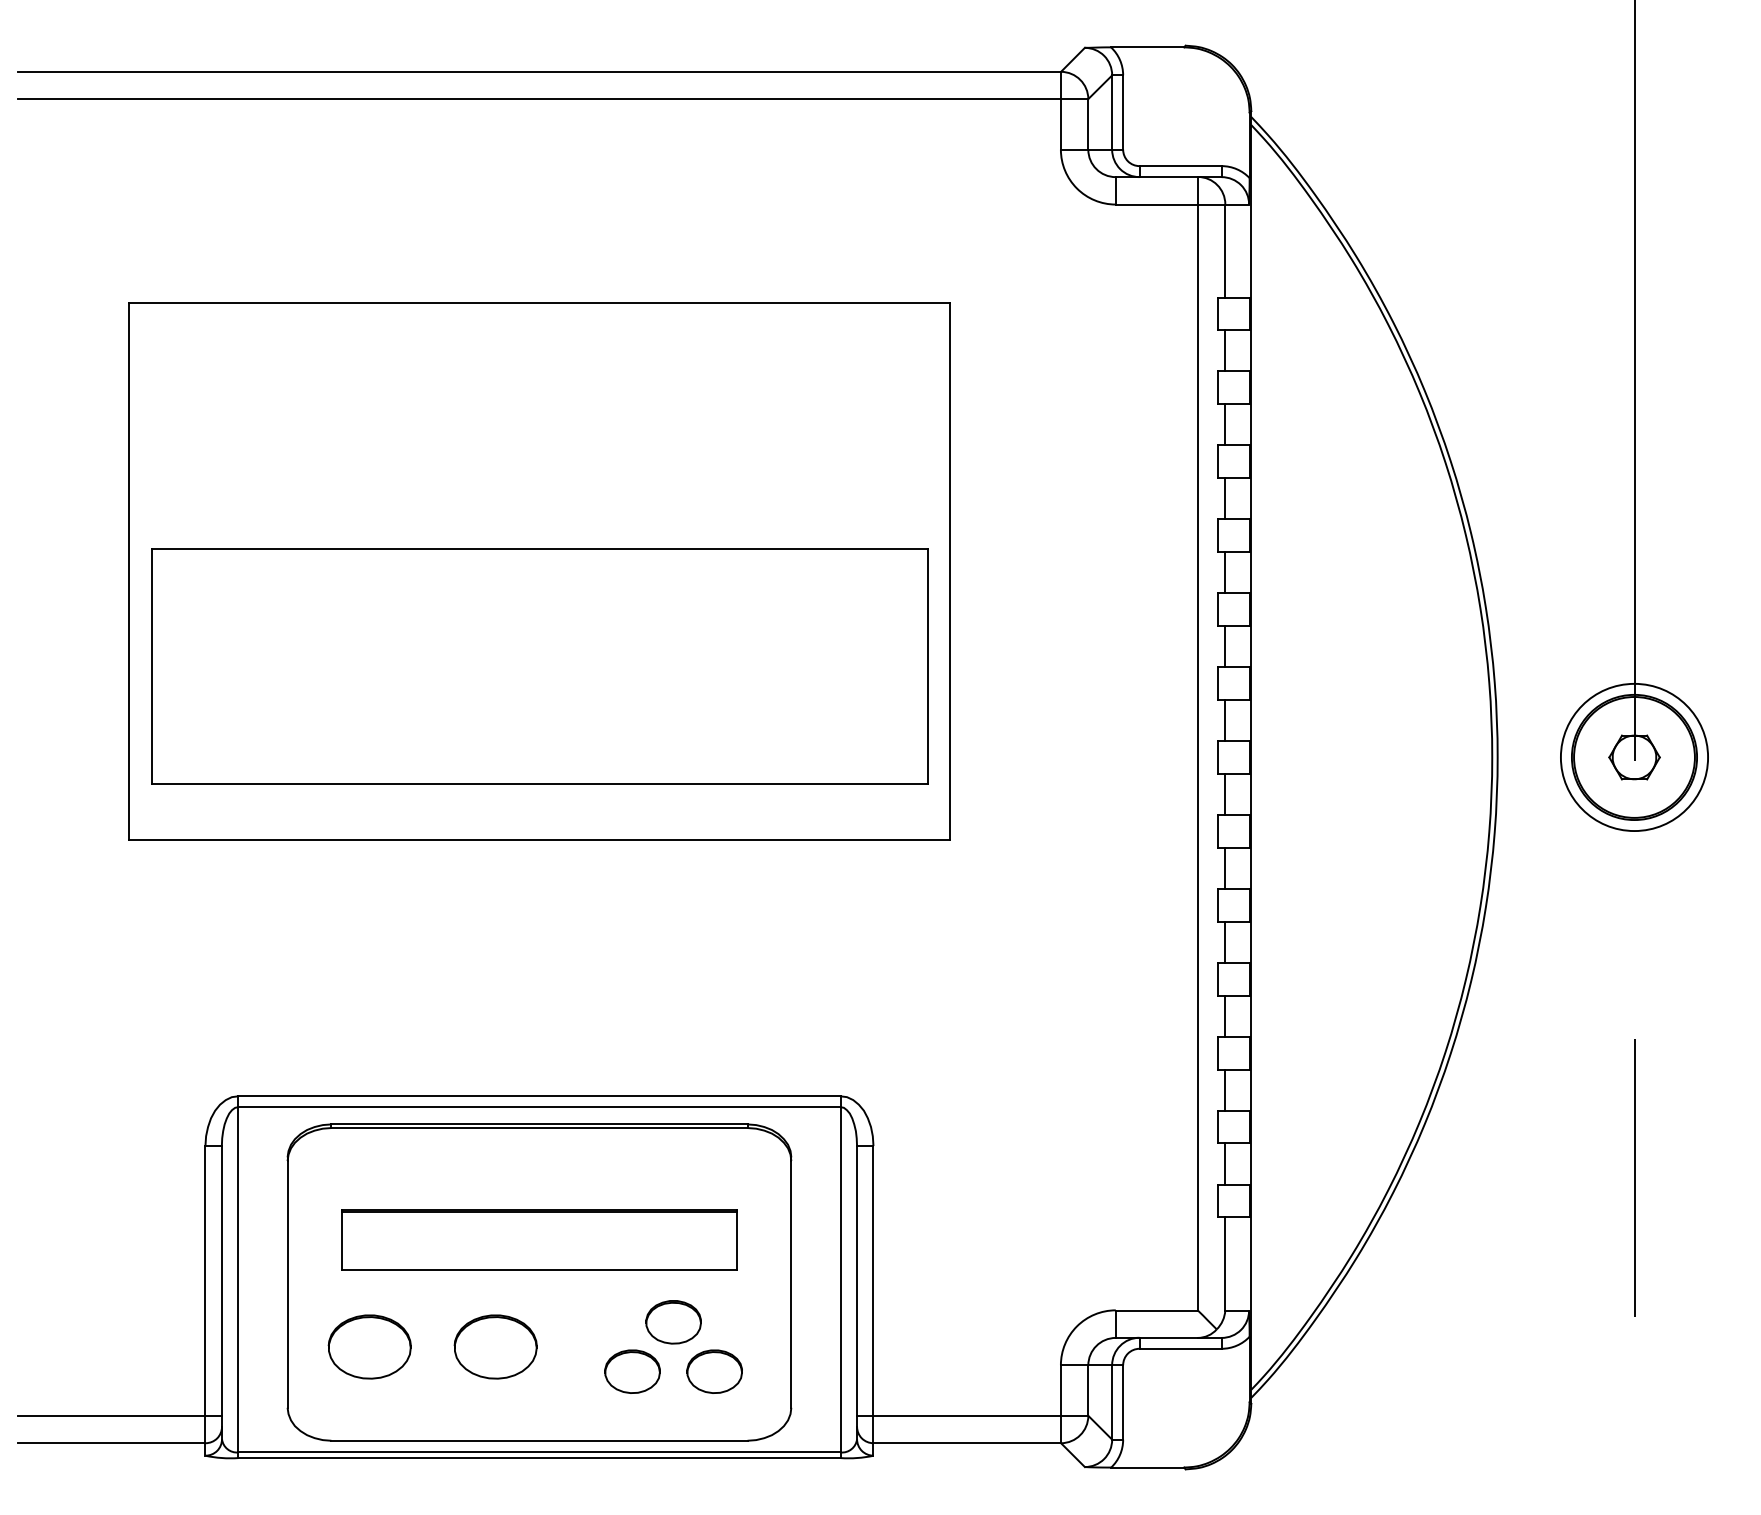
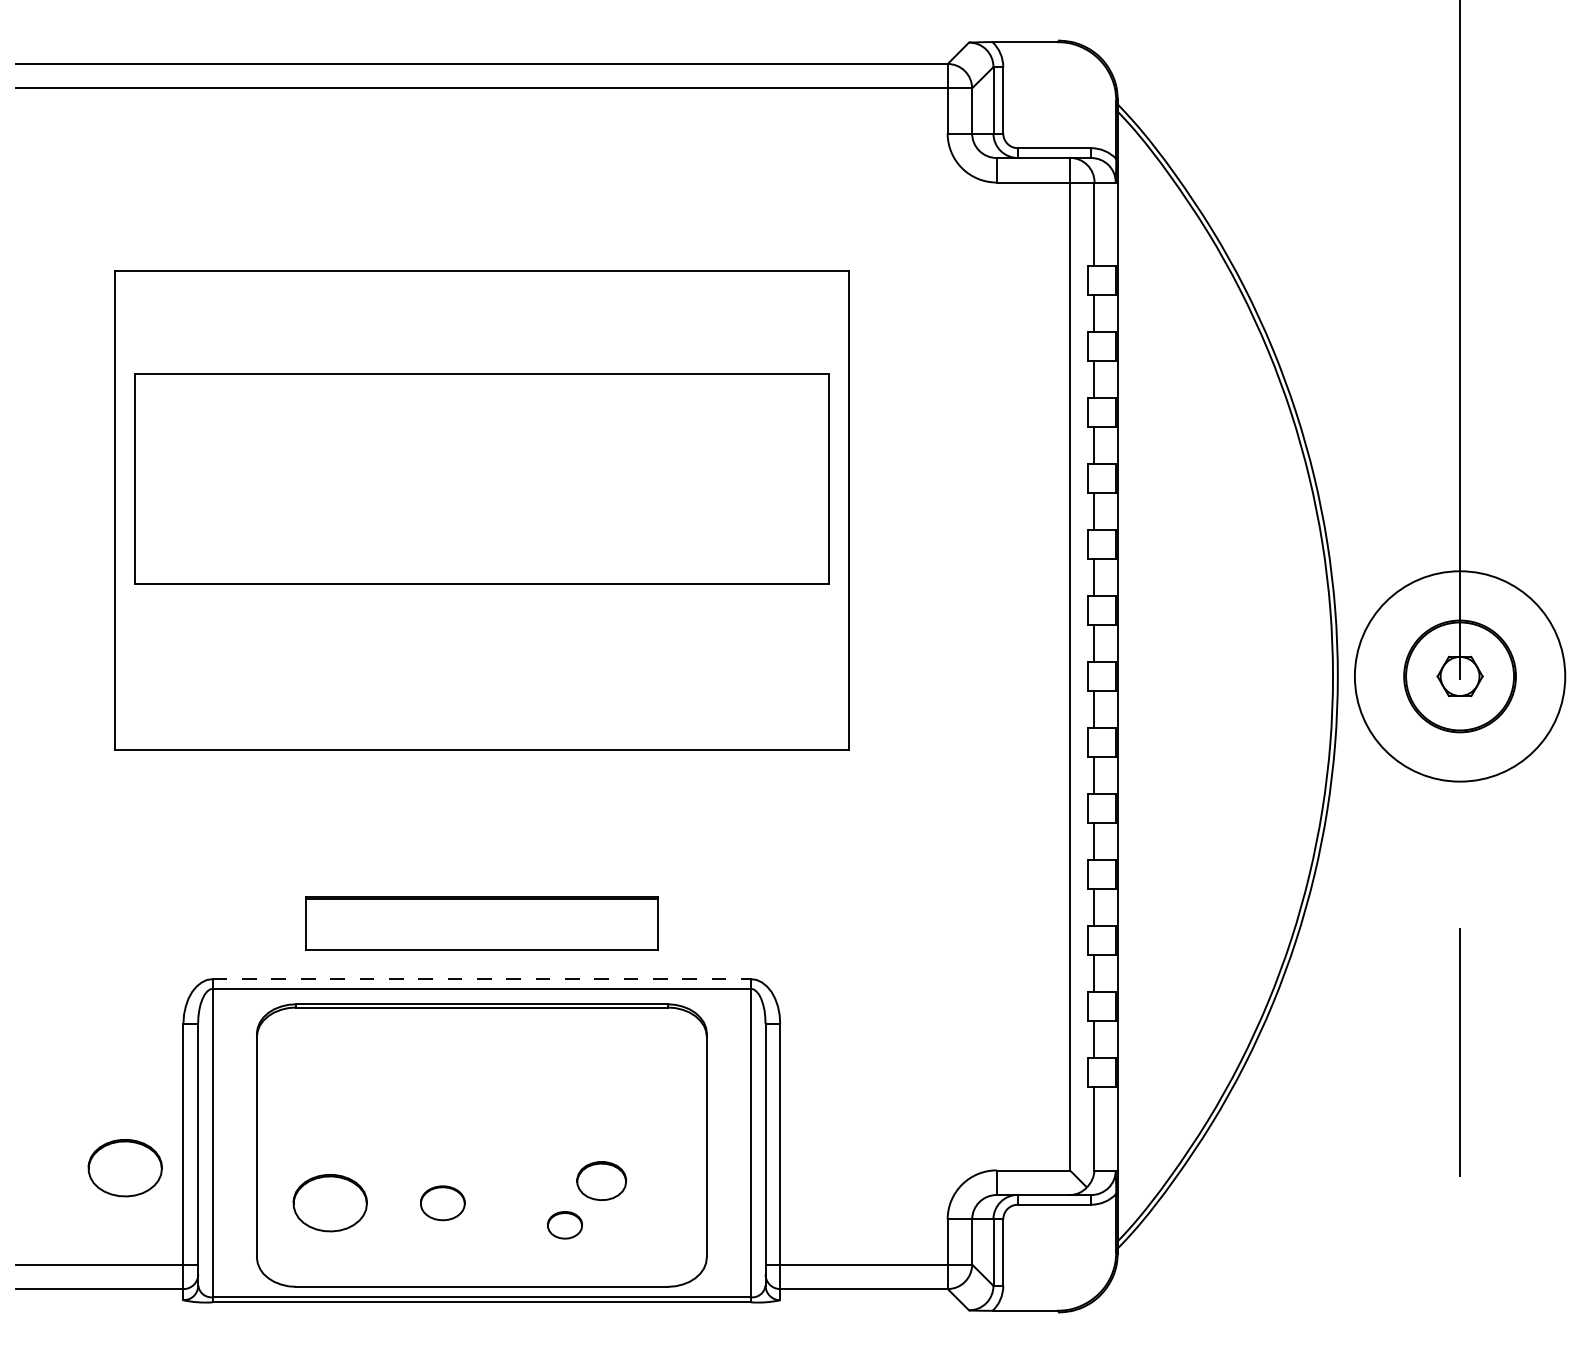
part: (539, 665) -> (481, 478), moved
circle: (1633, 757) -> (1459, 676), size x1.6
line: (540, 1096) -> (482, 979), solid -> dashed
part: (539, 1239) -> (481, 923), moved
part: (139, 1308) -> (124, 1168), added
part: (495, 1347) -> (442, 1203), size x0.6
part: (631, 1372) -> (564, 1225), size x0.7
part: (714, 1372) -> (638, 1225), removed

